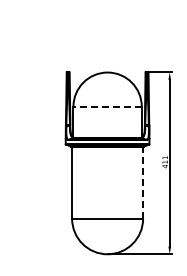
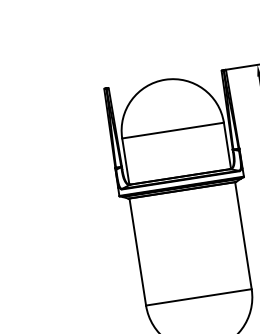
line: (107, 106) -> (172, 130), dashed -> solid
line: (143, 182) -> (243, 235), dashed -> solid

